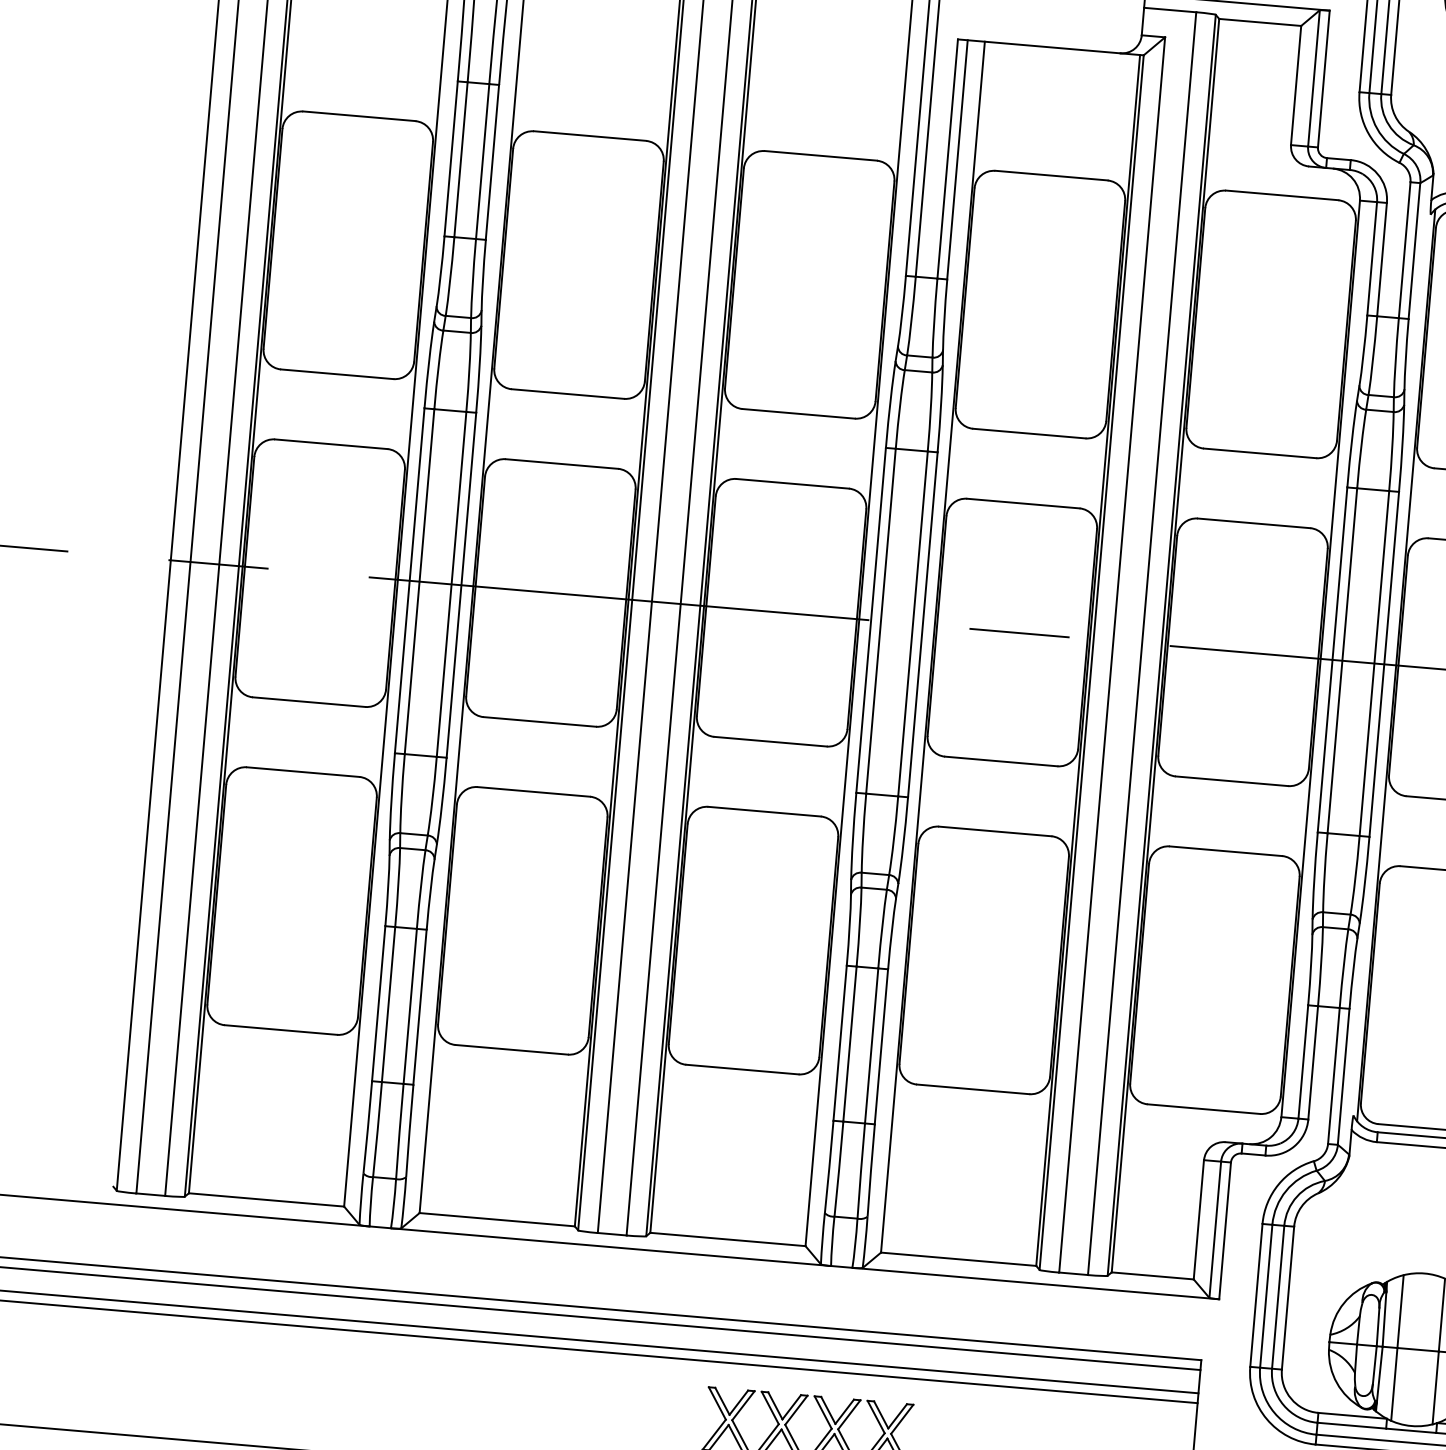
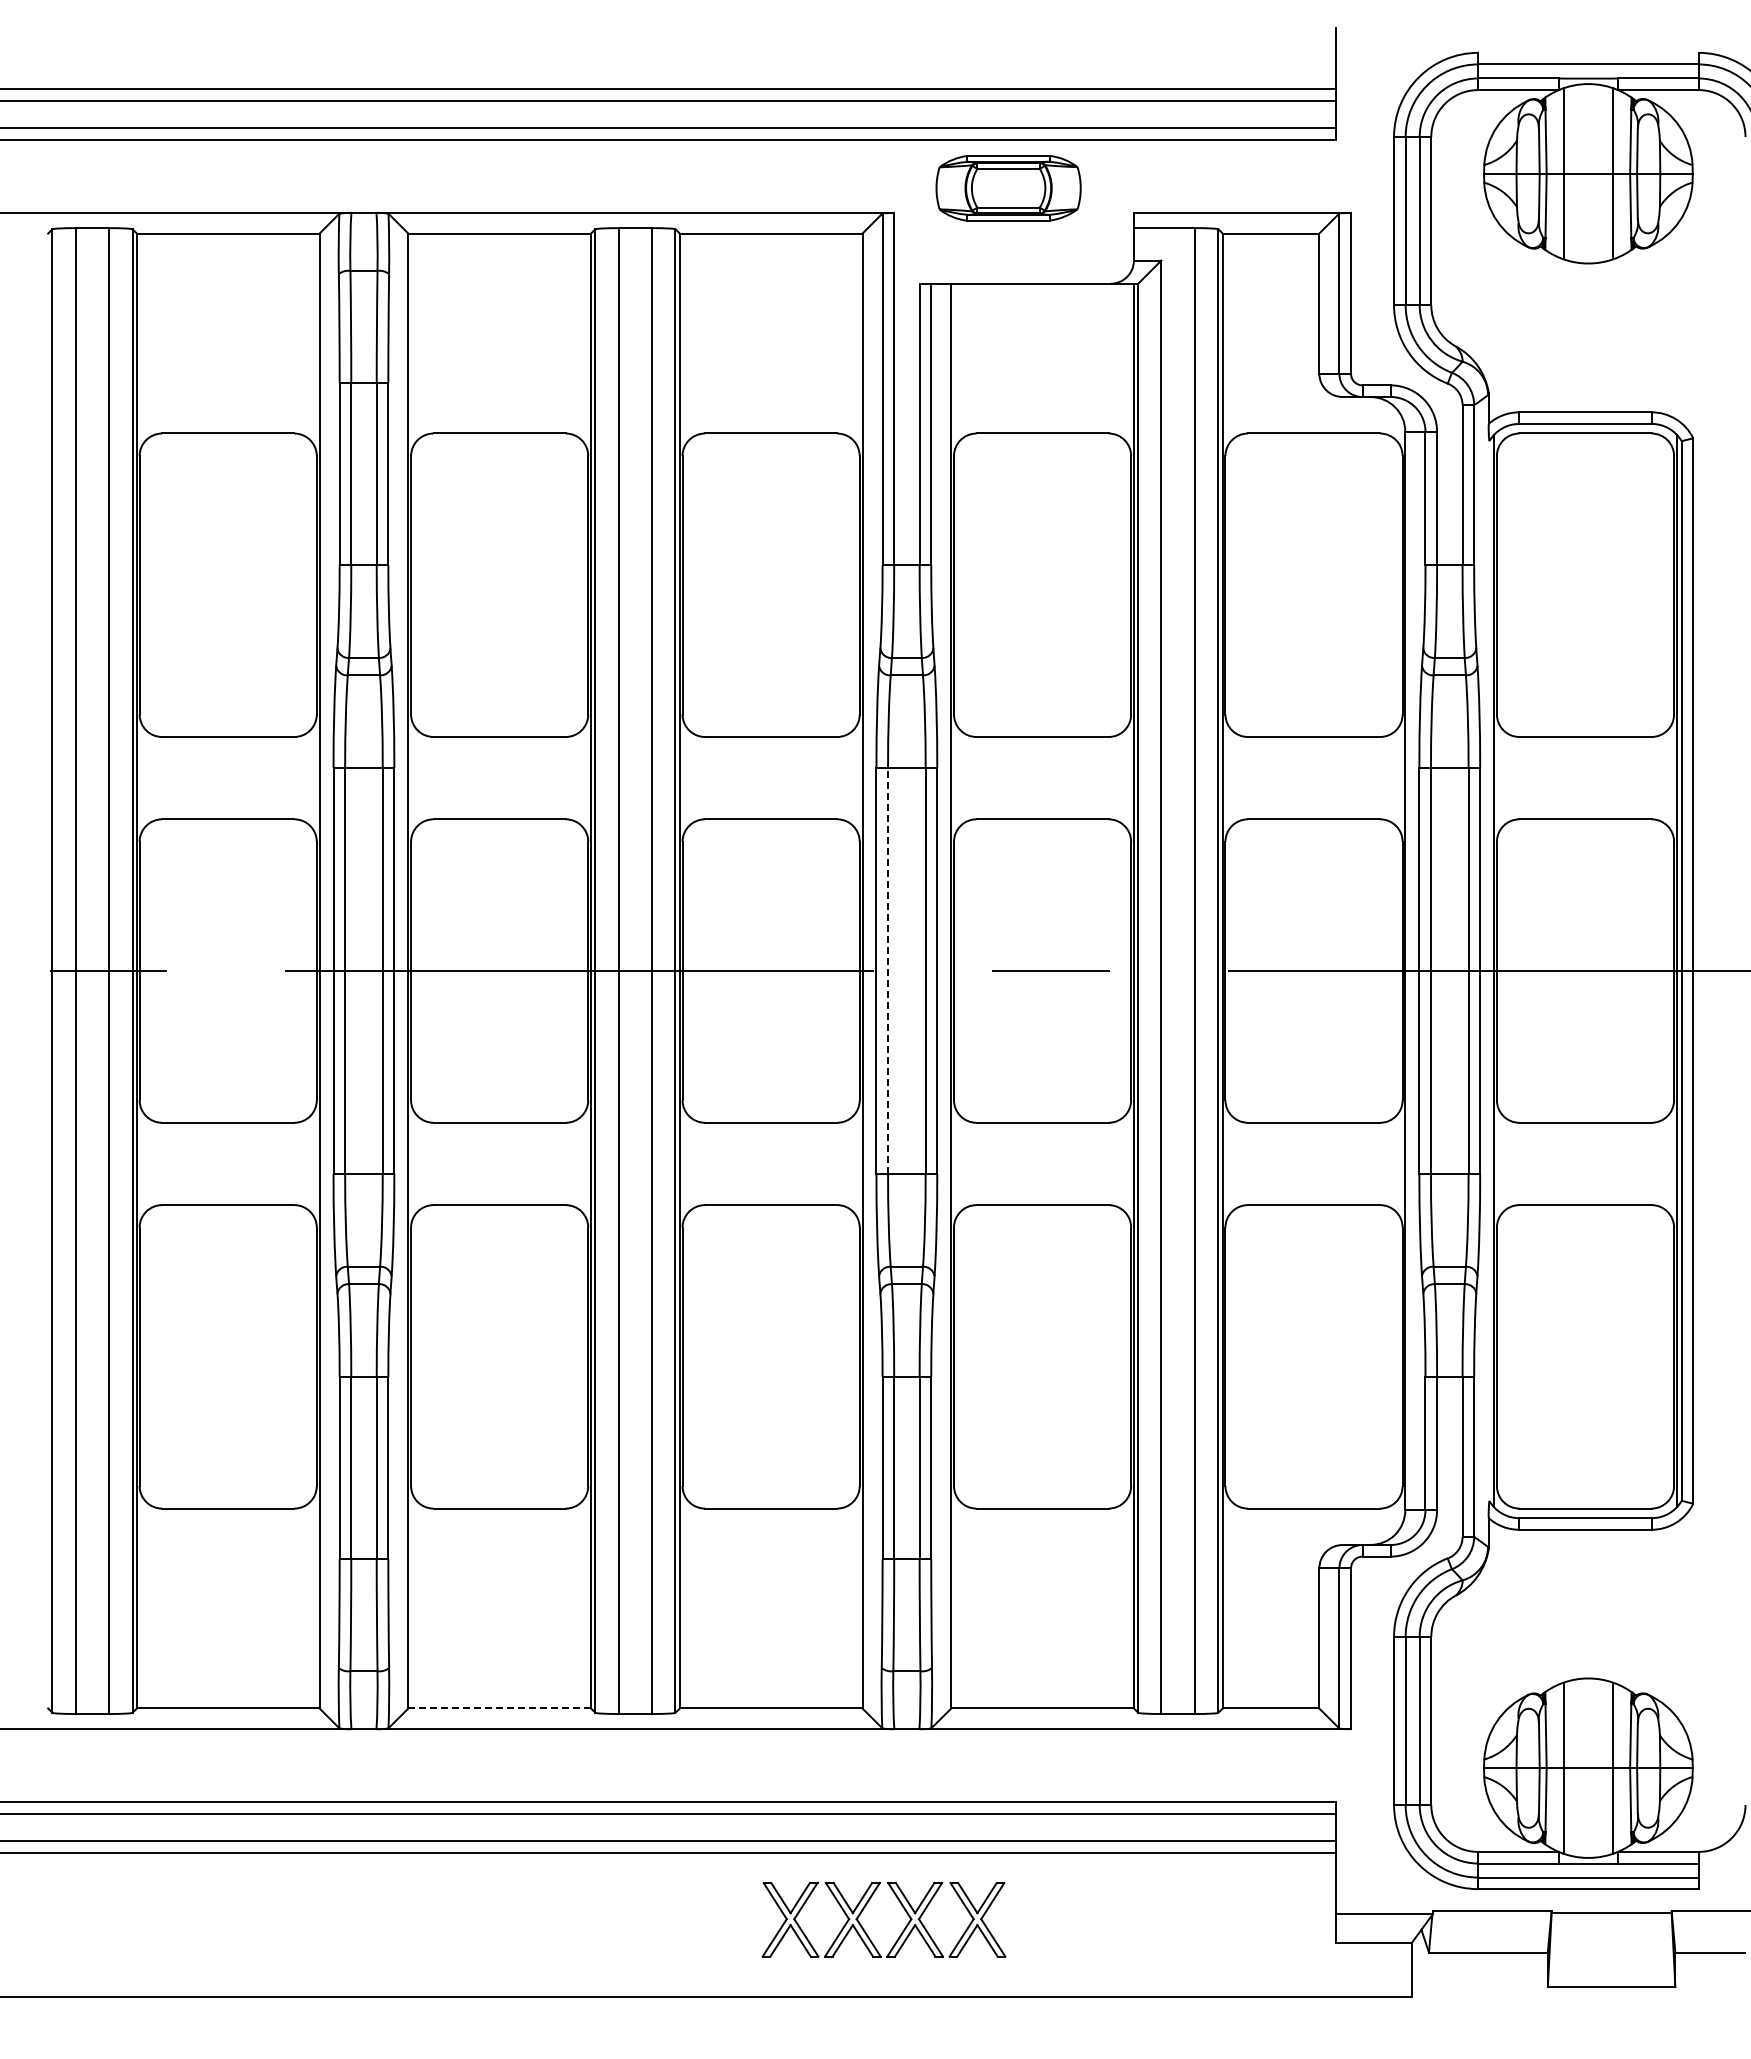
line: (881, 621) -> (888, 971), solid -> dashed
line: (497, 1219) -> (500, 1708), solid -> dashed

